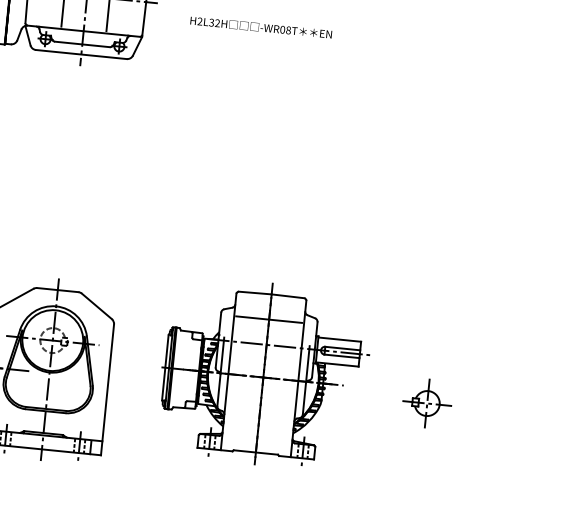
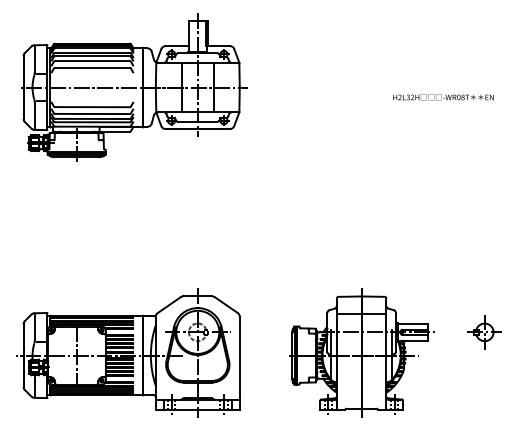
text: (261, 27) -> (443, 97), moved
part: (263, 373) -> (361, 352), moved
part: (426, 403) -> (484, 332), moved

